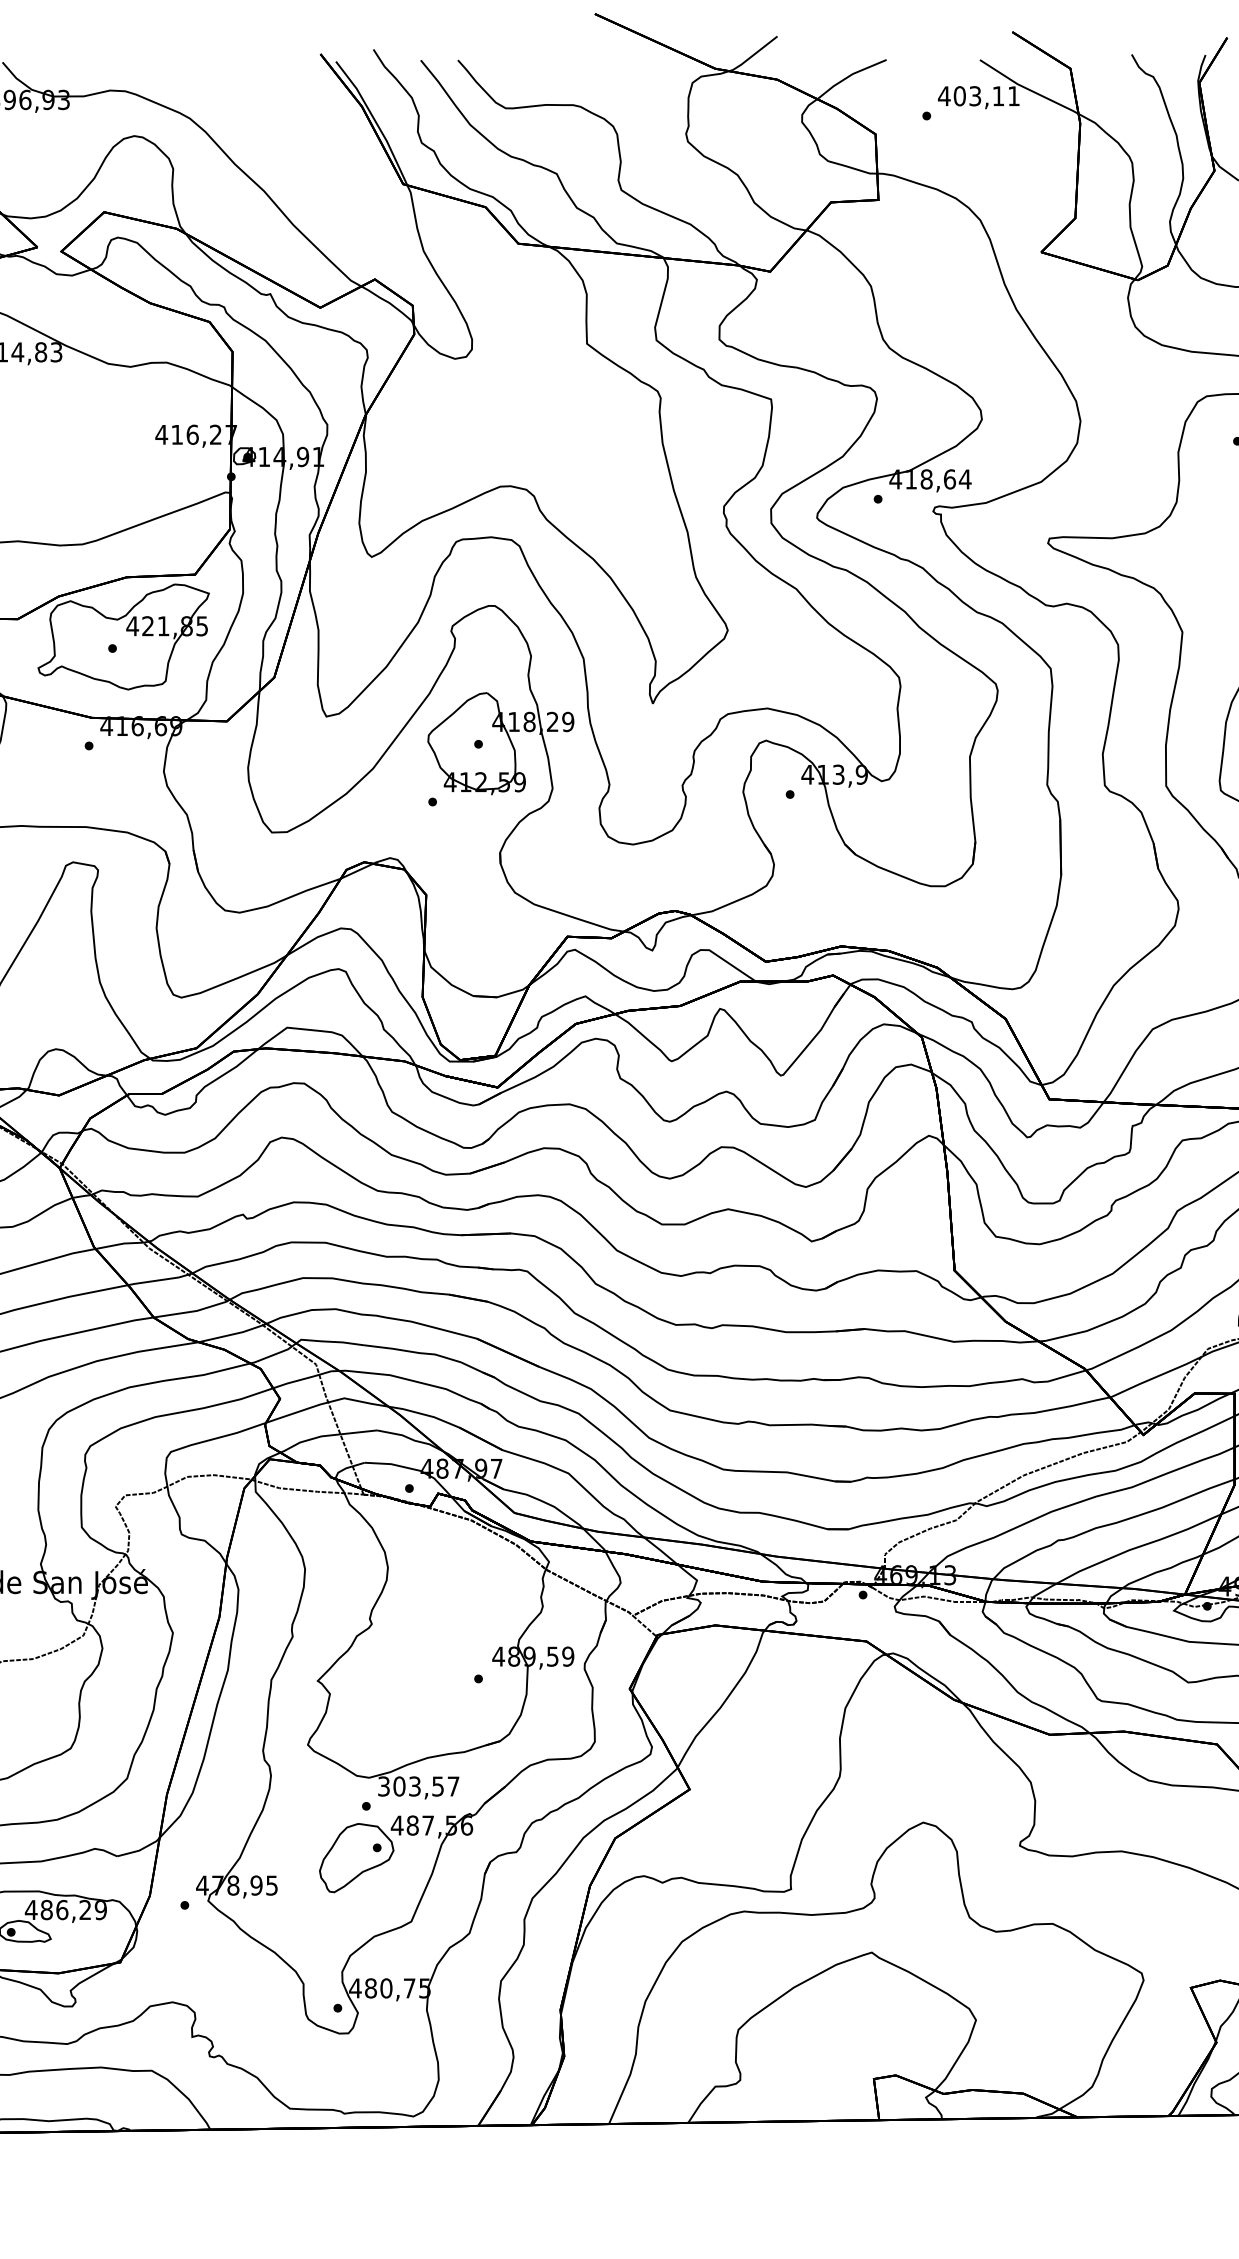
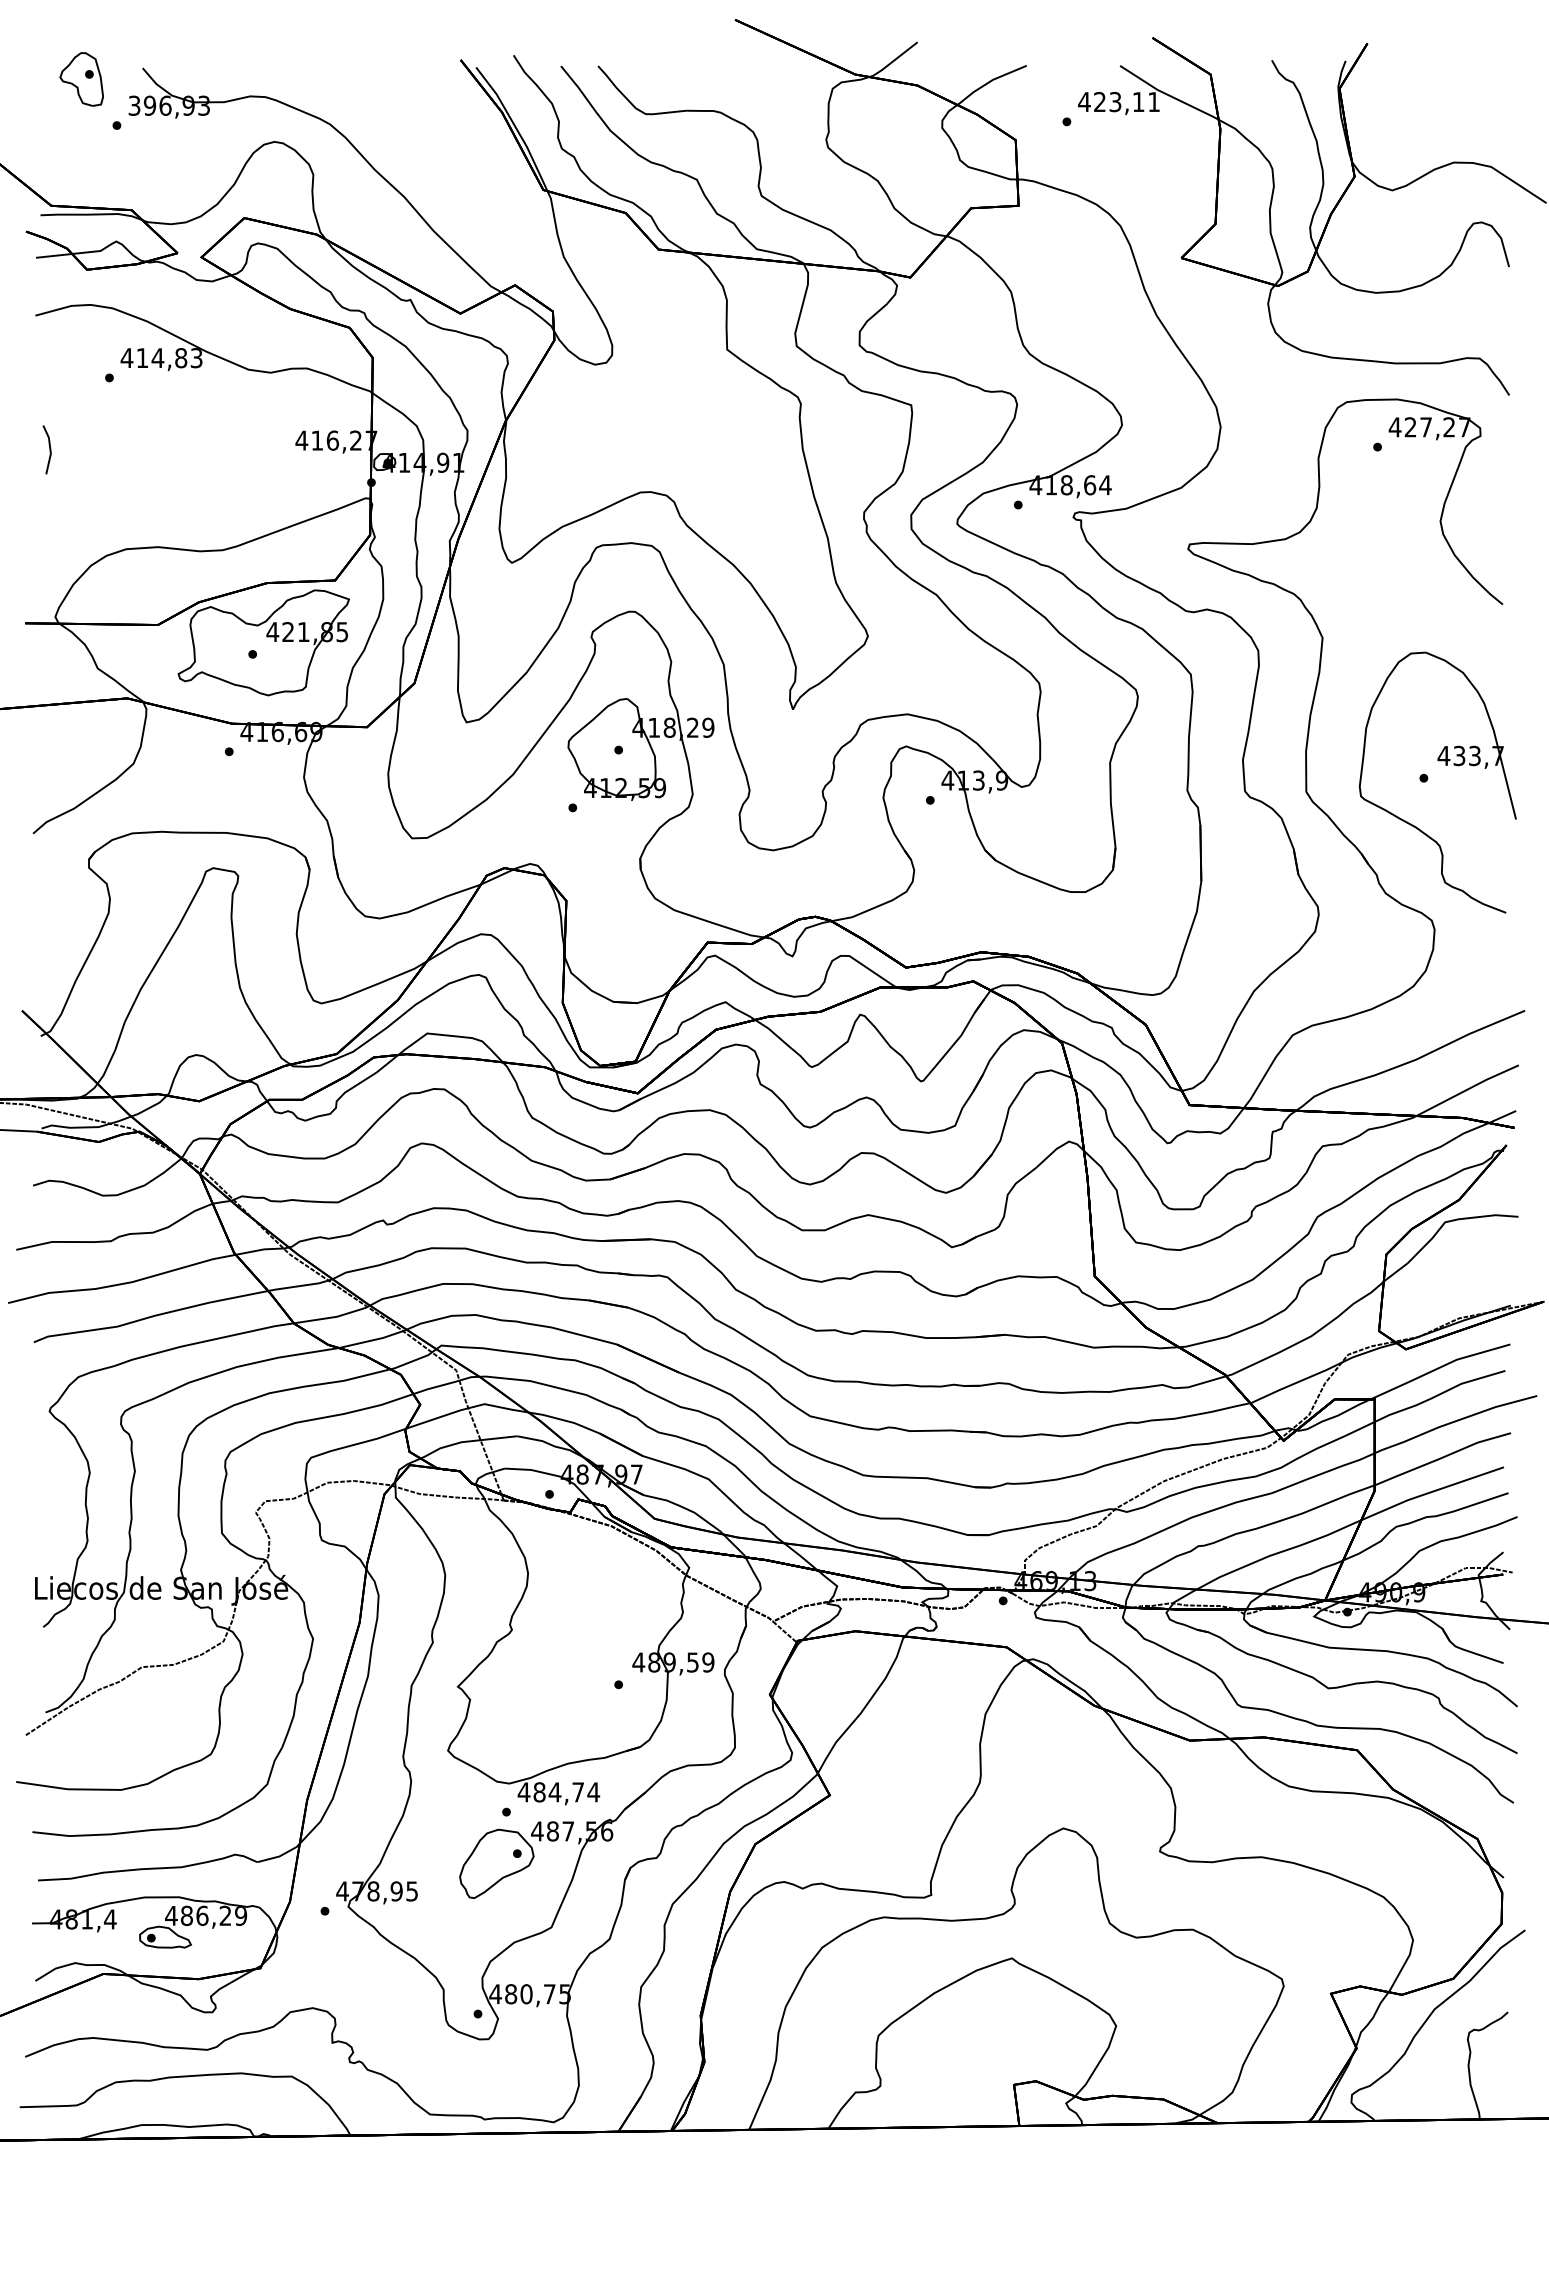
text: (960, 96) -> (1100, 102), 403,11 -> 423,11
text: (418, 1786) -> (558, 1792), 303,57 -> 484,74

